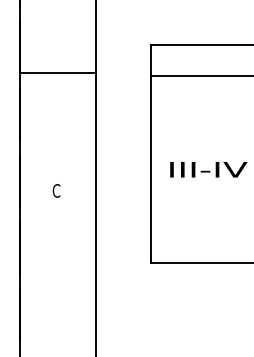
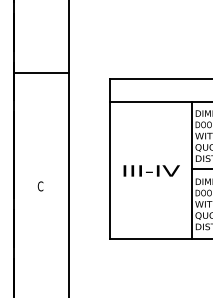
line: (57, 73) -> (41, 73), moved

